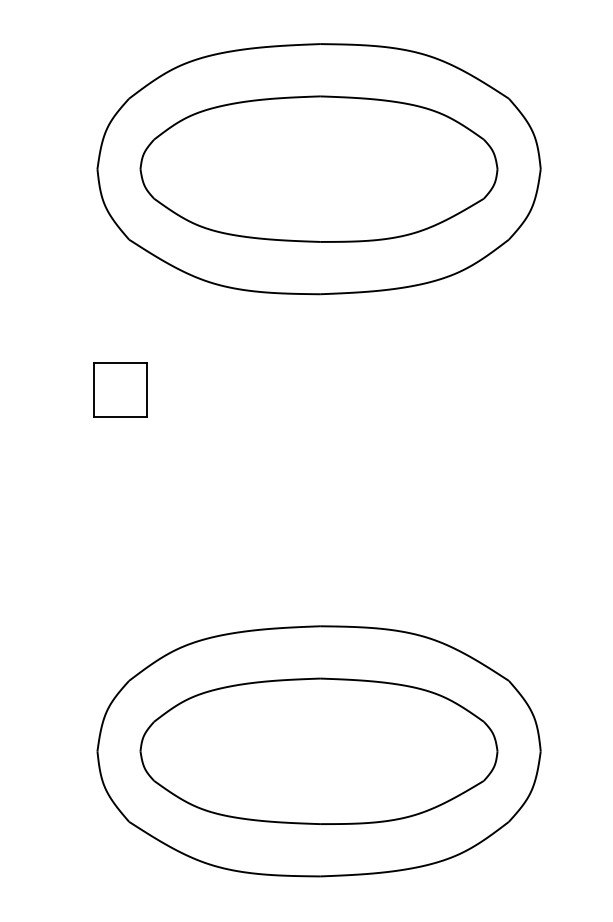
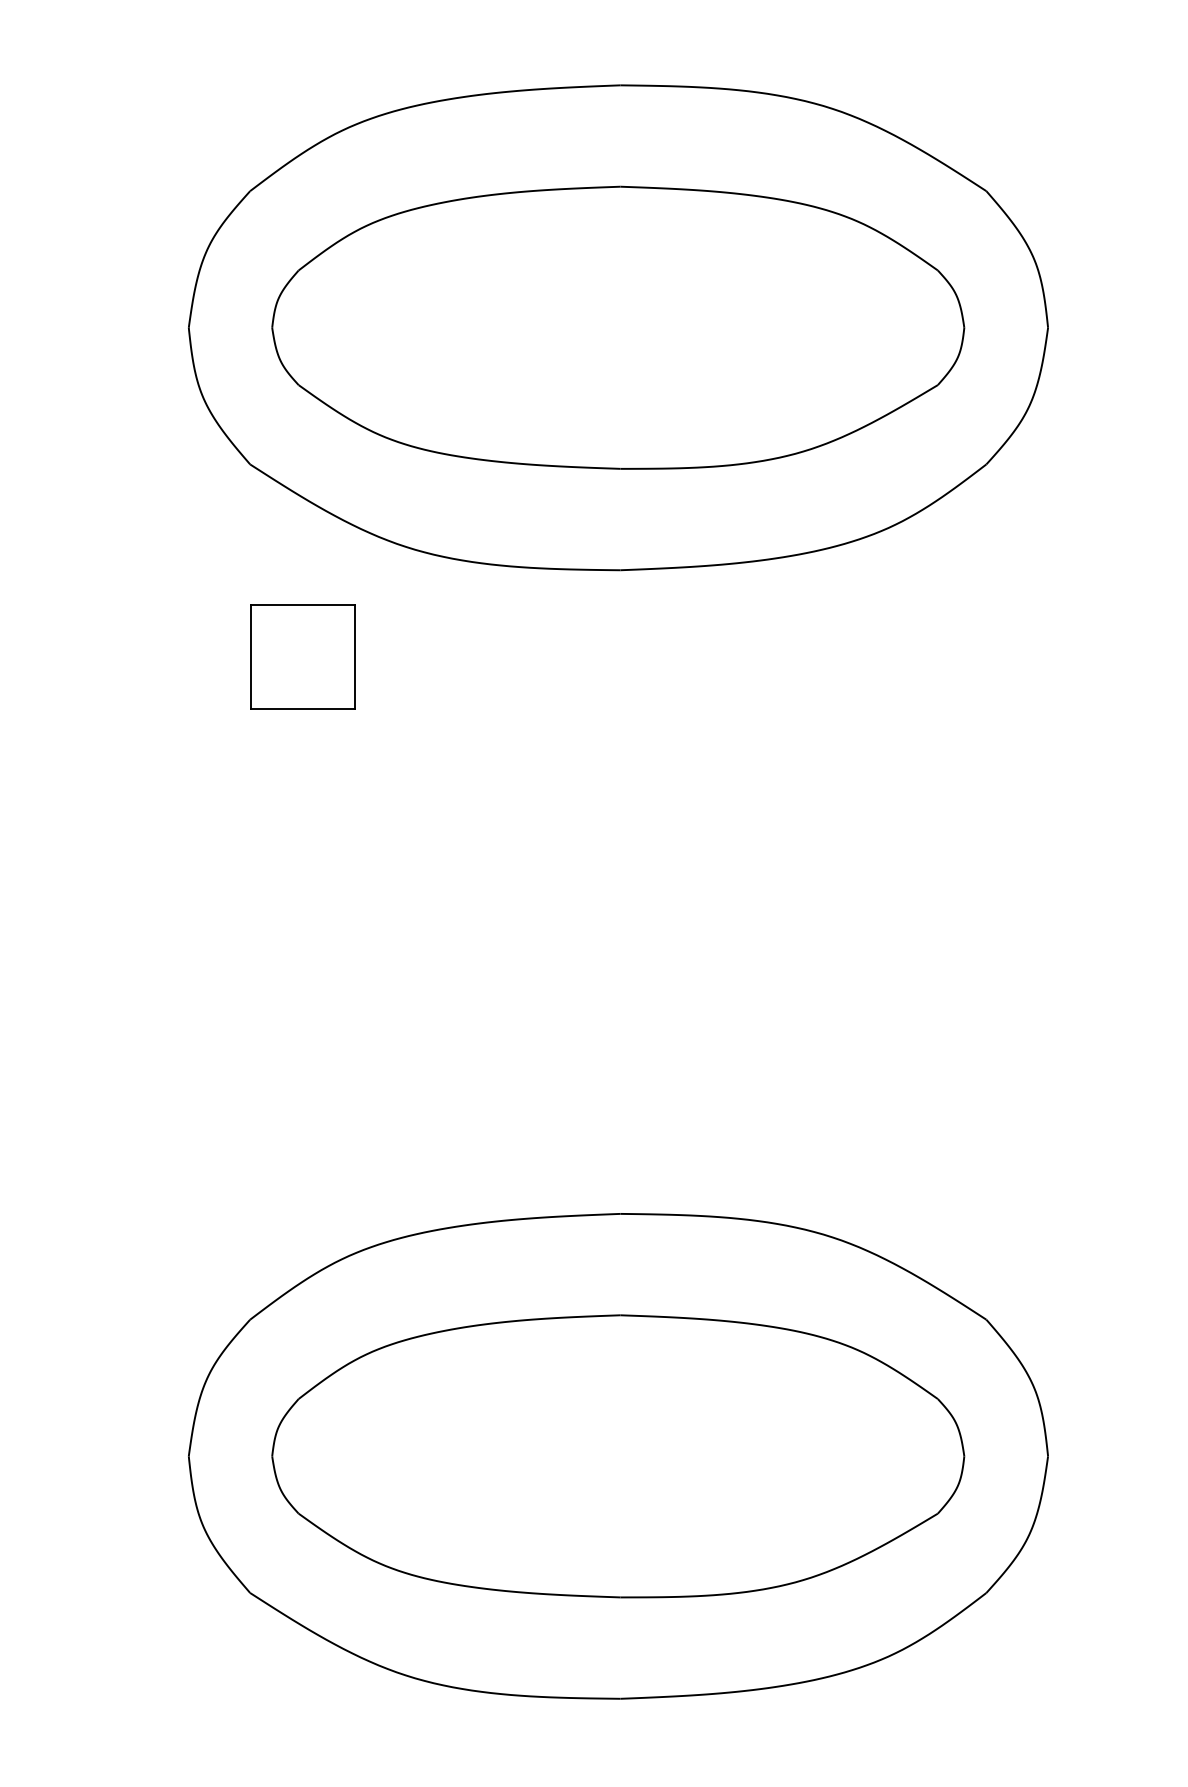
part: (120, 389) -> (303, 656), moved

